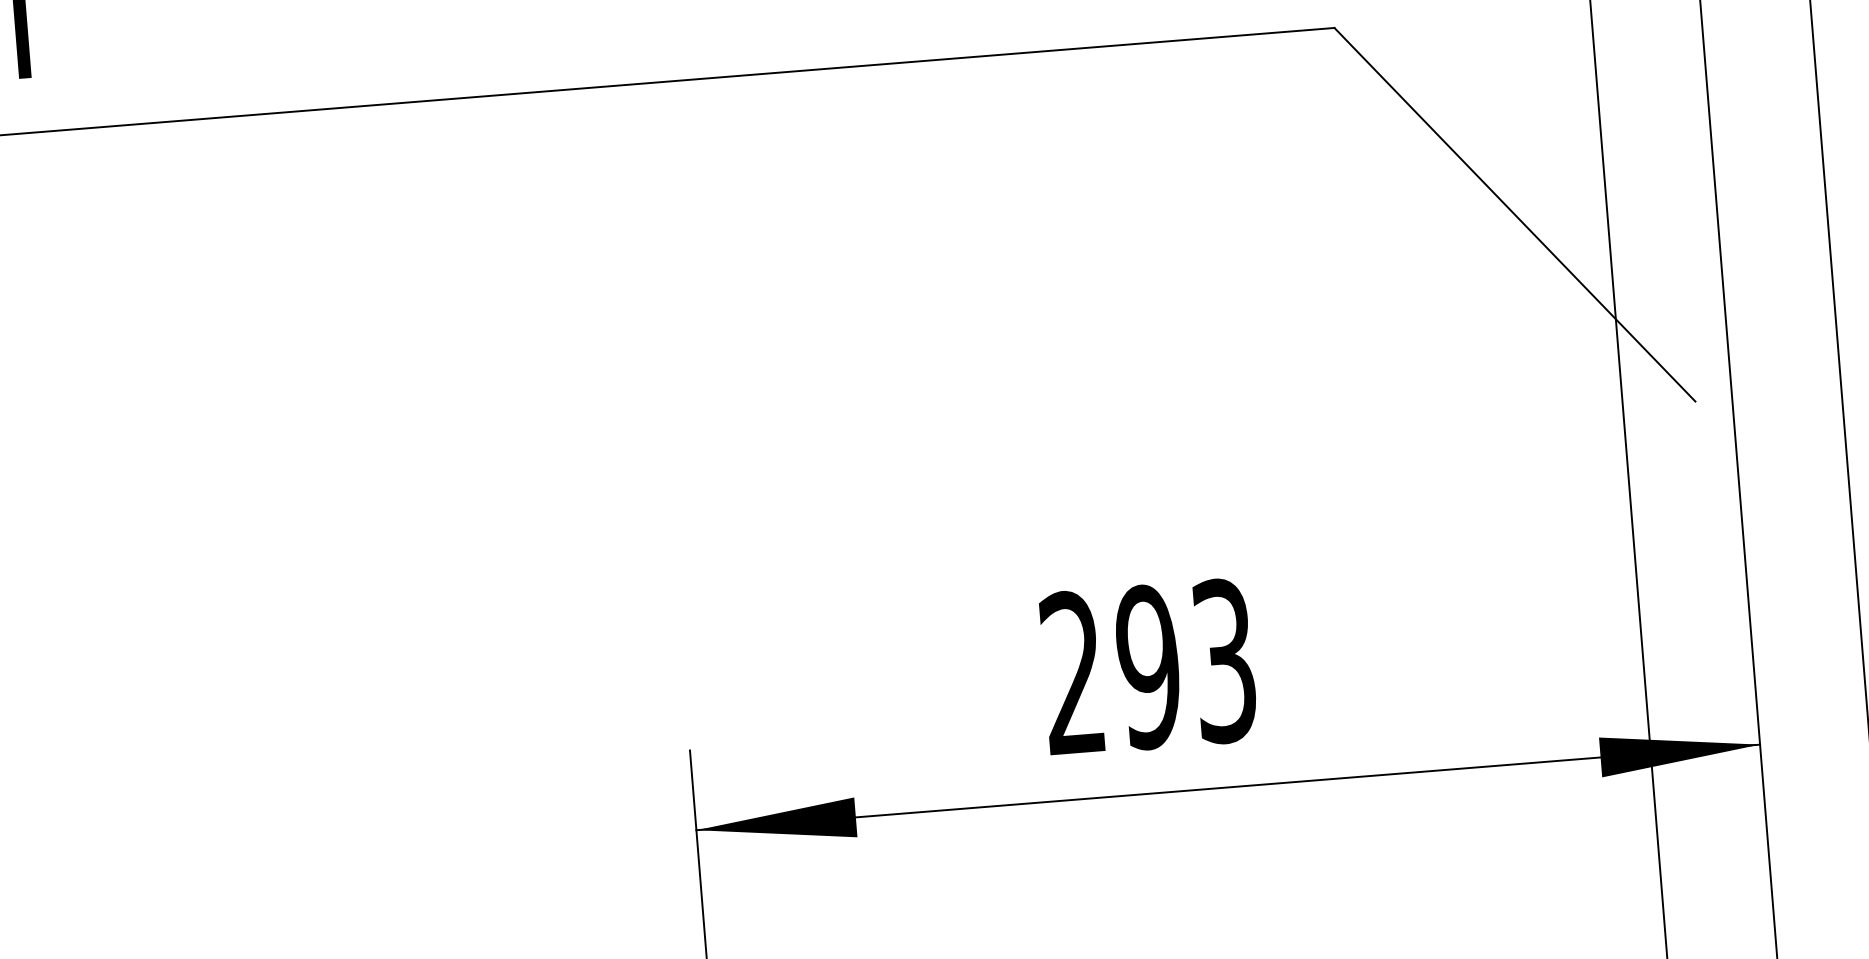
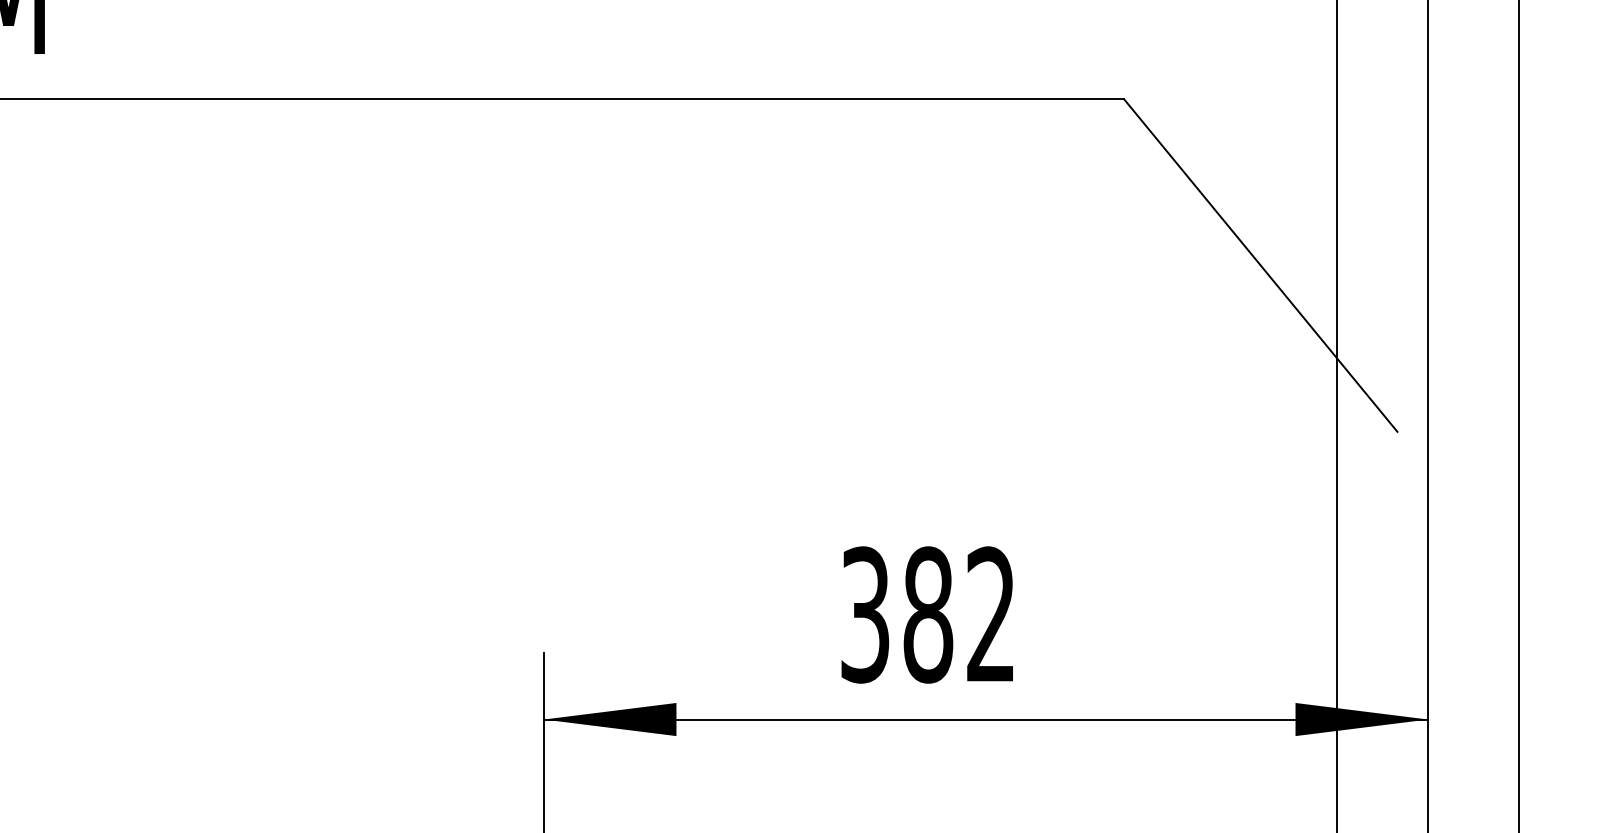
text: (1147, 666) -> (927, 614), 293 -> 382

